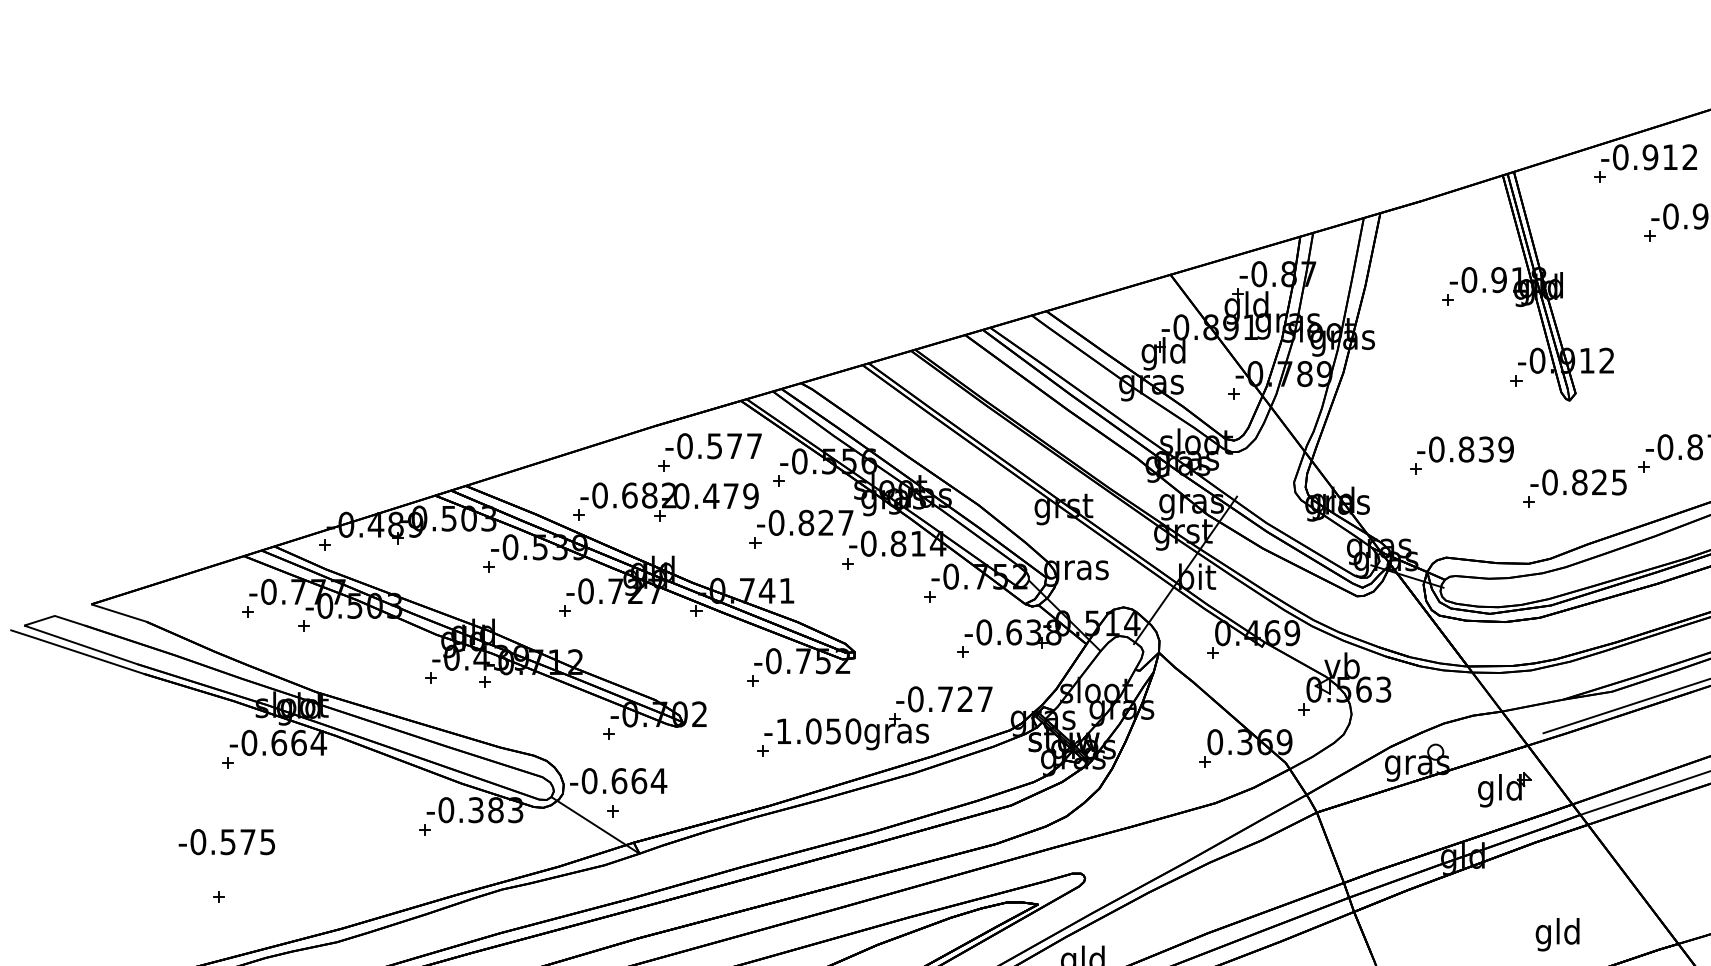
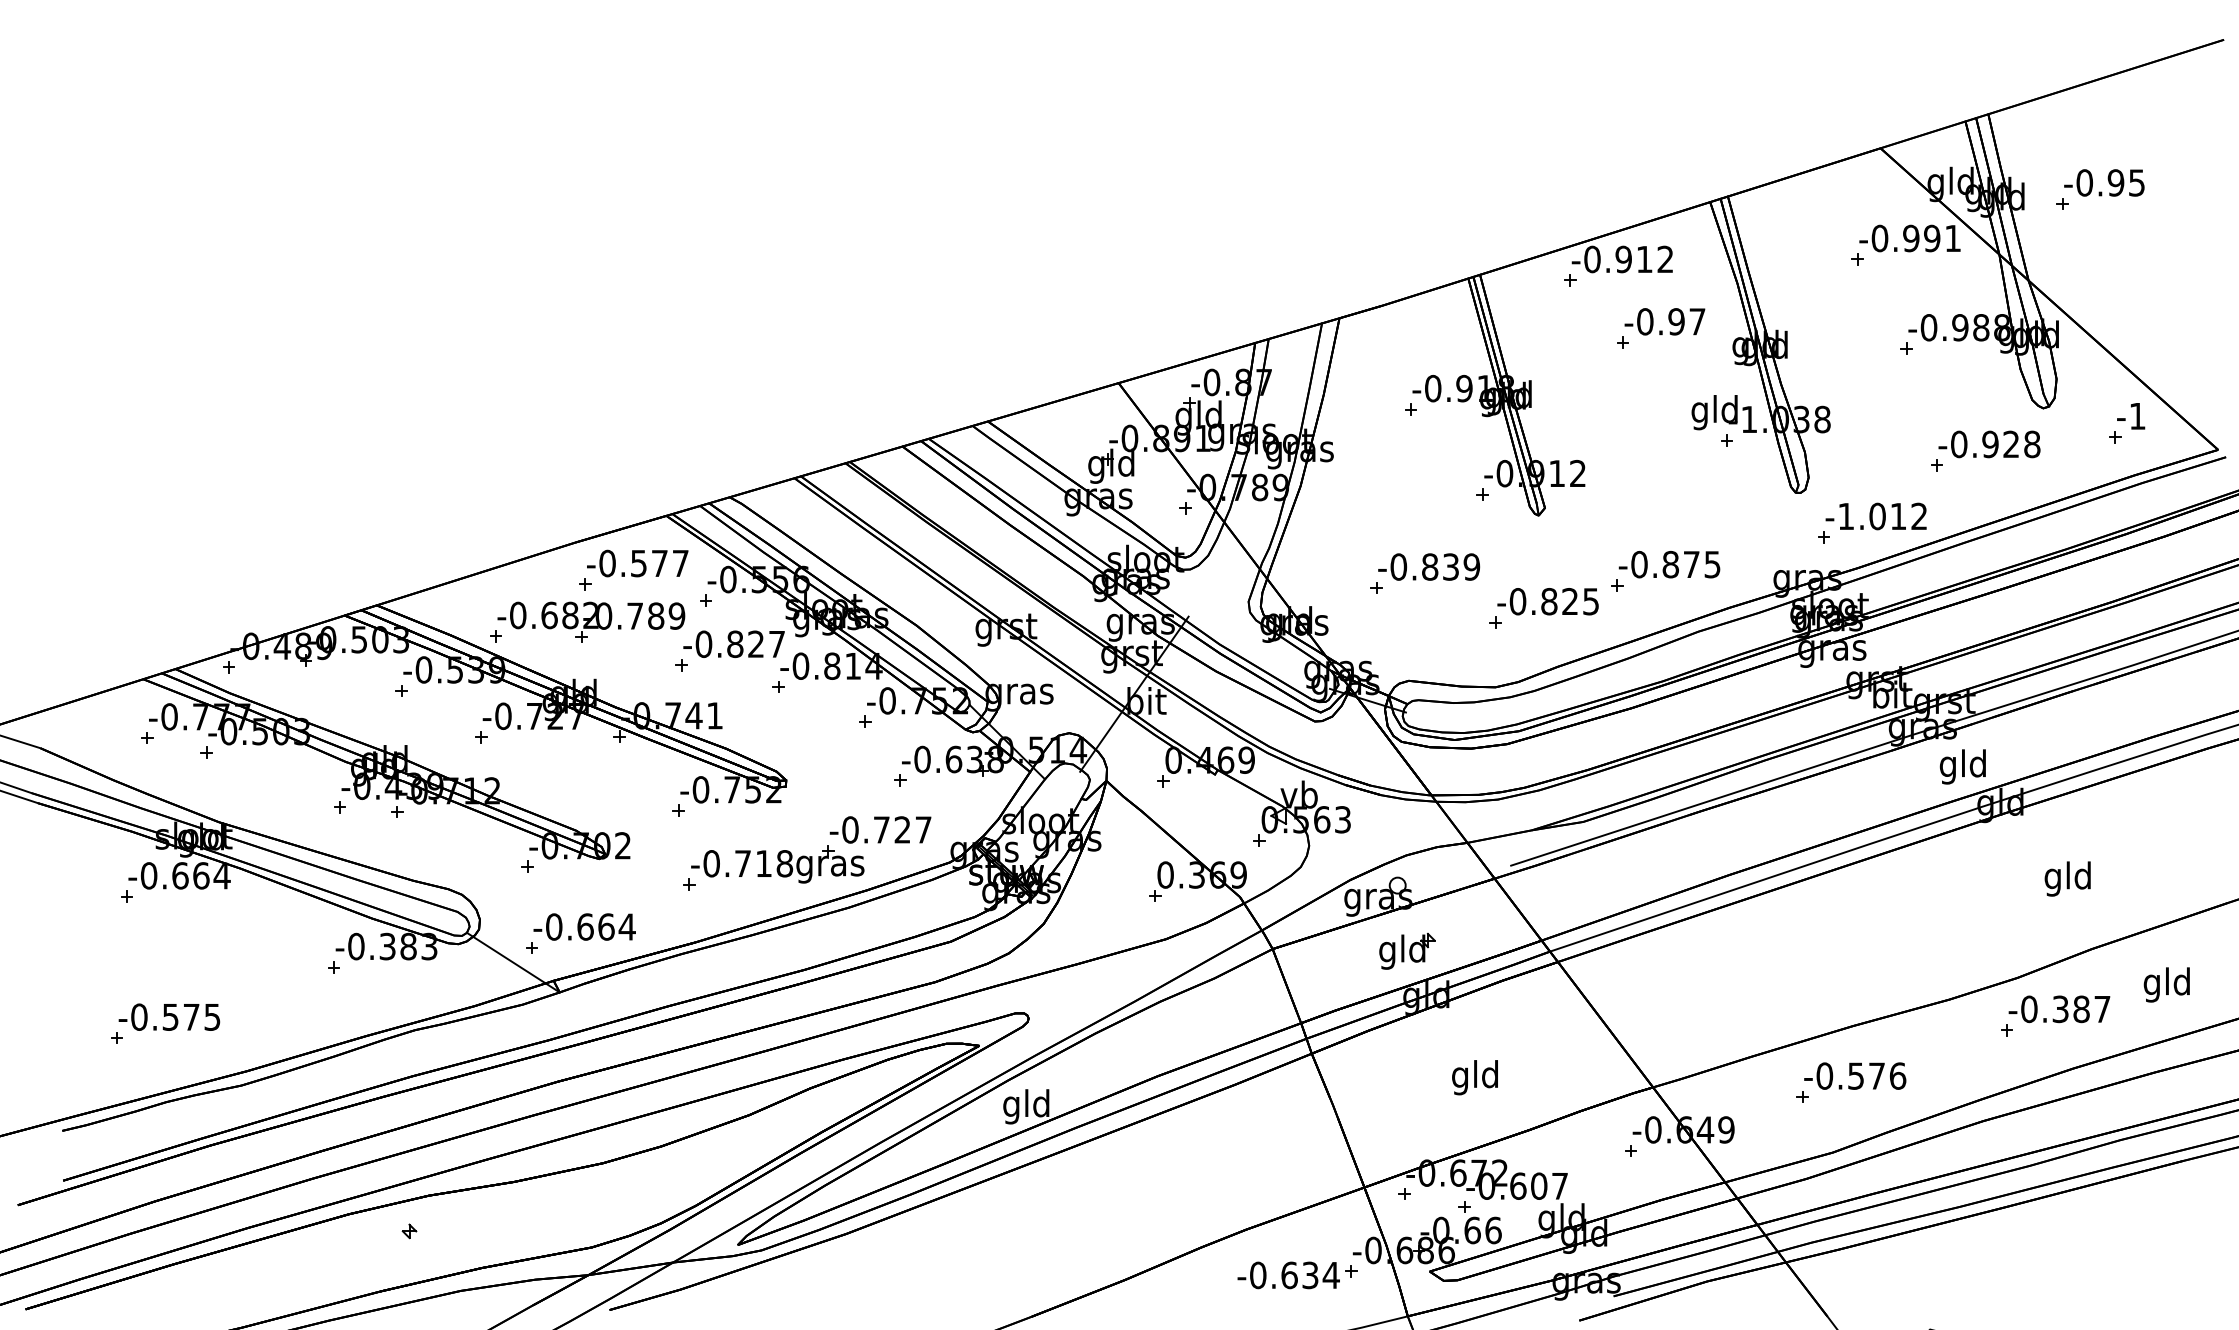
text: (721, 495) -> (645, 615), -0.479 -> -0.789
text: (818, 731) -> (748, 863), -1.050 -> -0.718
text: (618, 780) -> (584, 926), moved
part: (1504, 789) -> (1407, 950), moved
text: (226, 841) -> (169, 1016), moved
text: (1557, 934) -> (1474, 1077), moved

